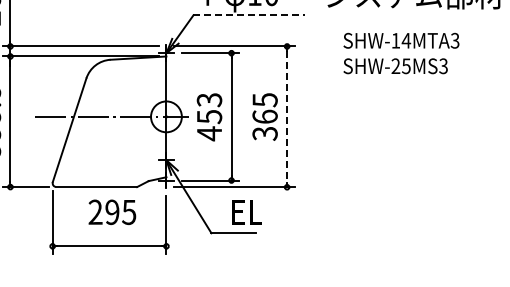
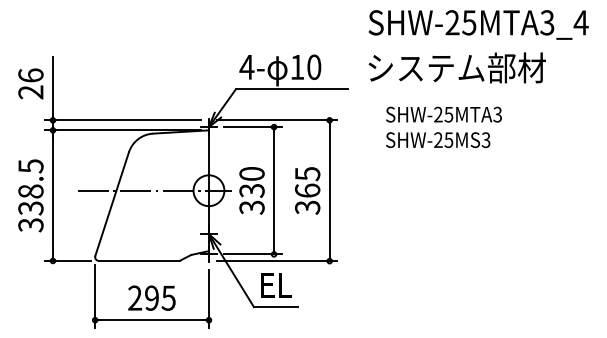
line: (248, 15) -> (291, 89), dashed -> solid
text: (400, 40) -> (443, 114), SHW-14MTA3 -> SHW-25MTA3
line: (286, 116) -> (329, 190), dashed -> solid
text: (208, 117) -> (251, 191), 453 -> 330
text: (111, 211) -> (151, 297), moved
text: (246, 212) -> (276, 285), moved

